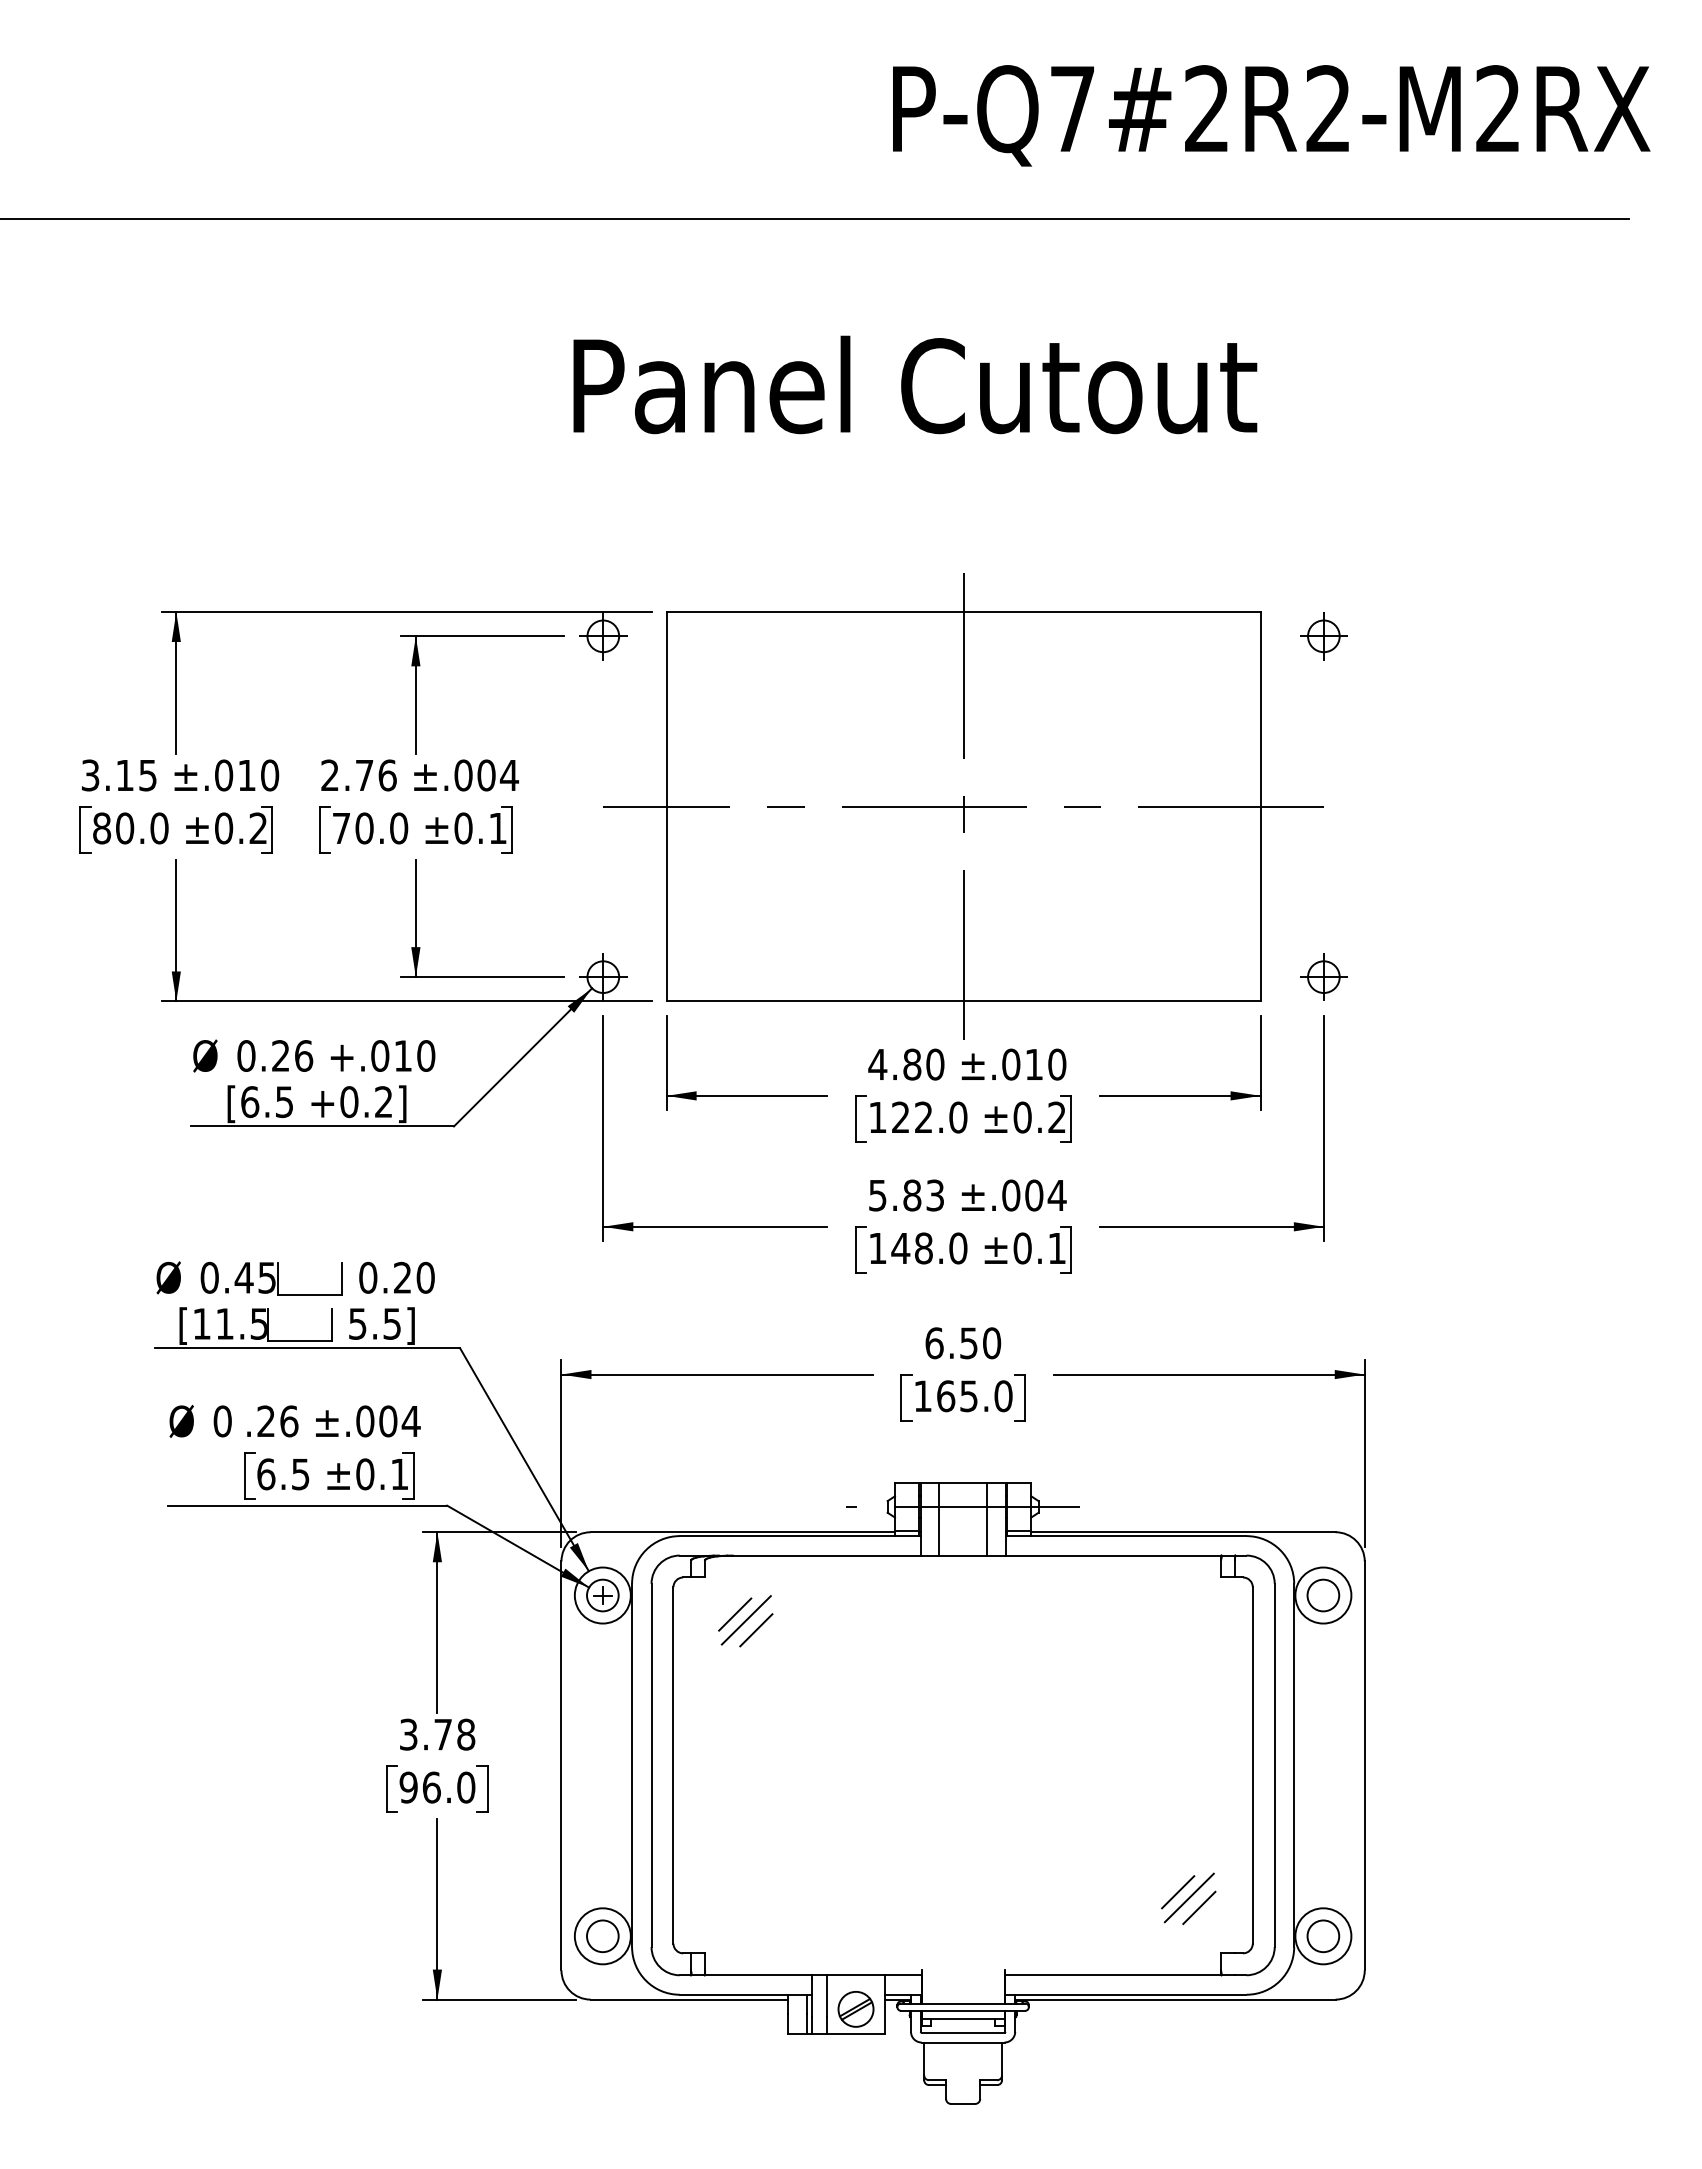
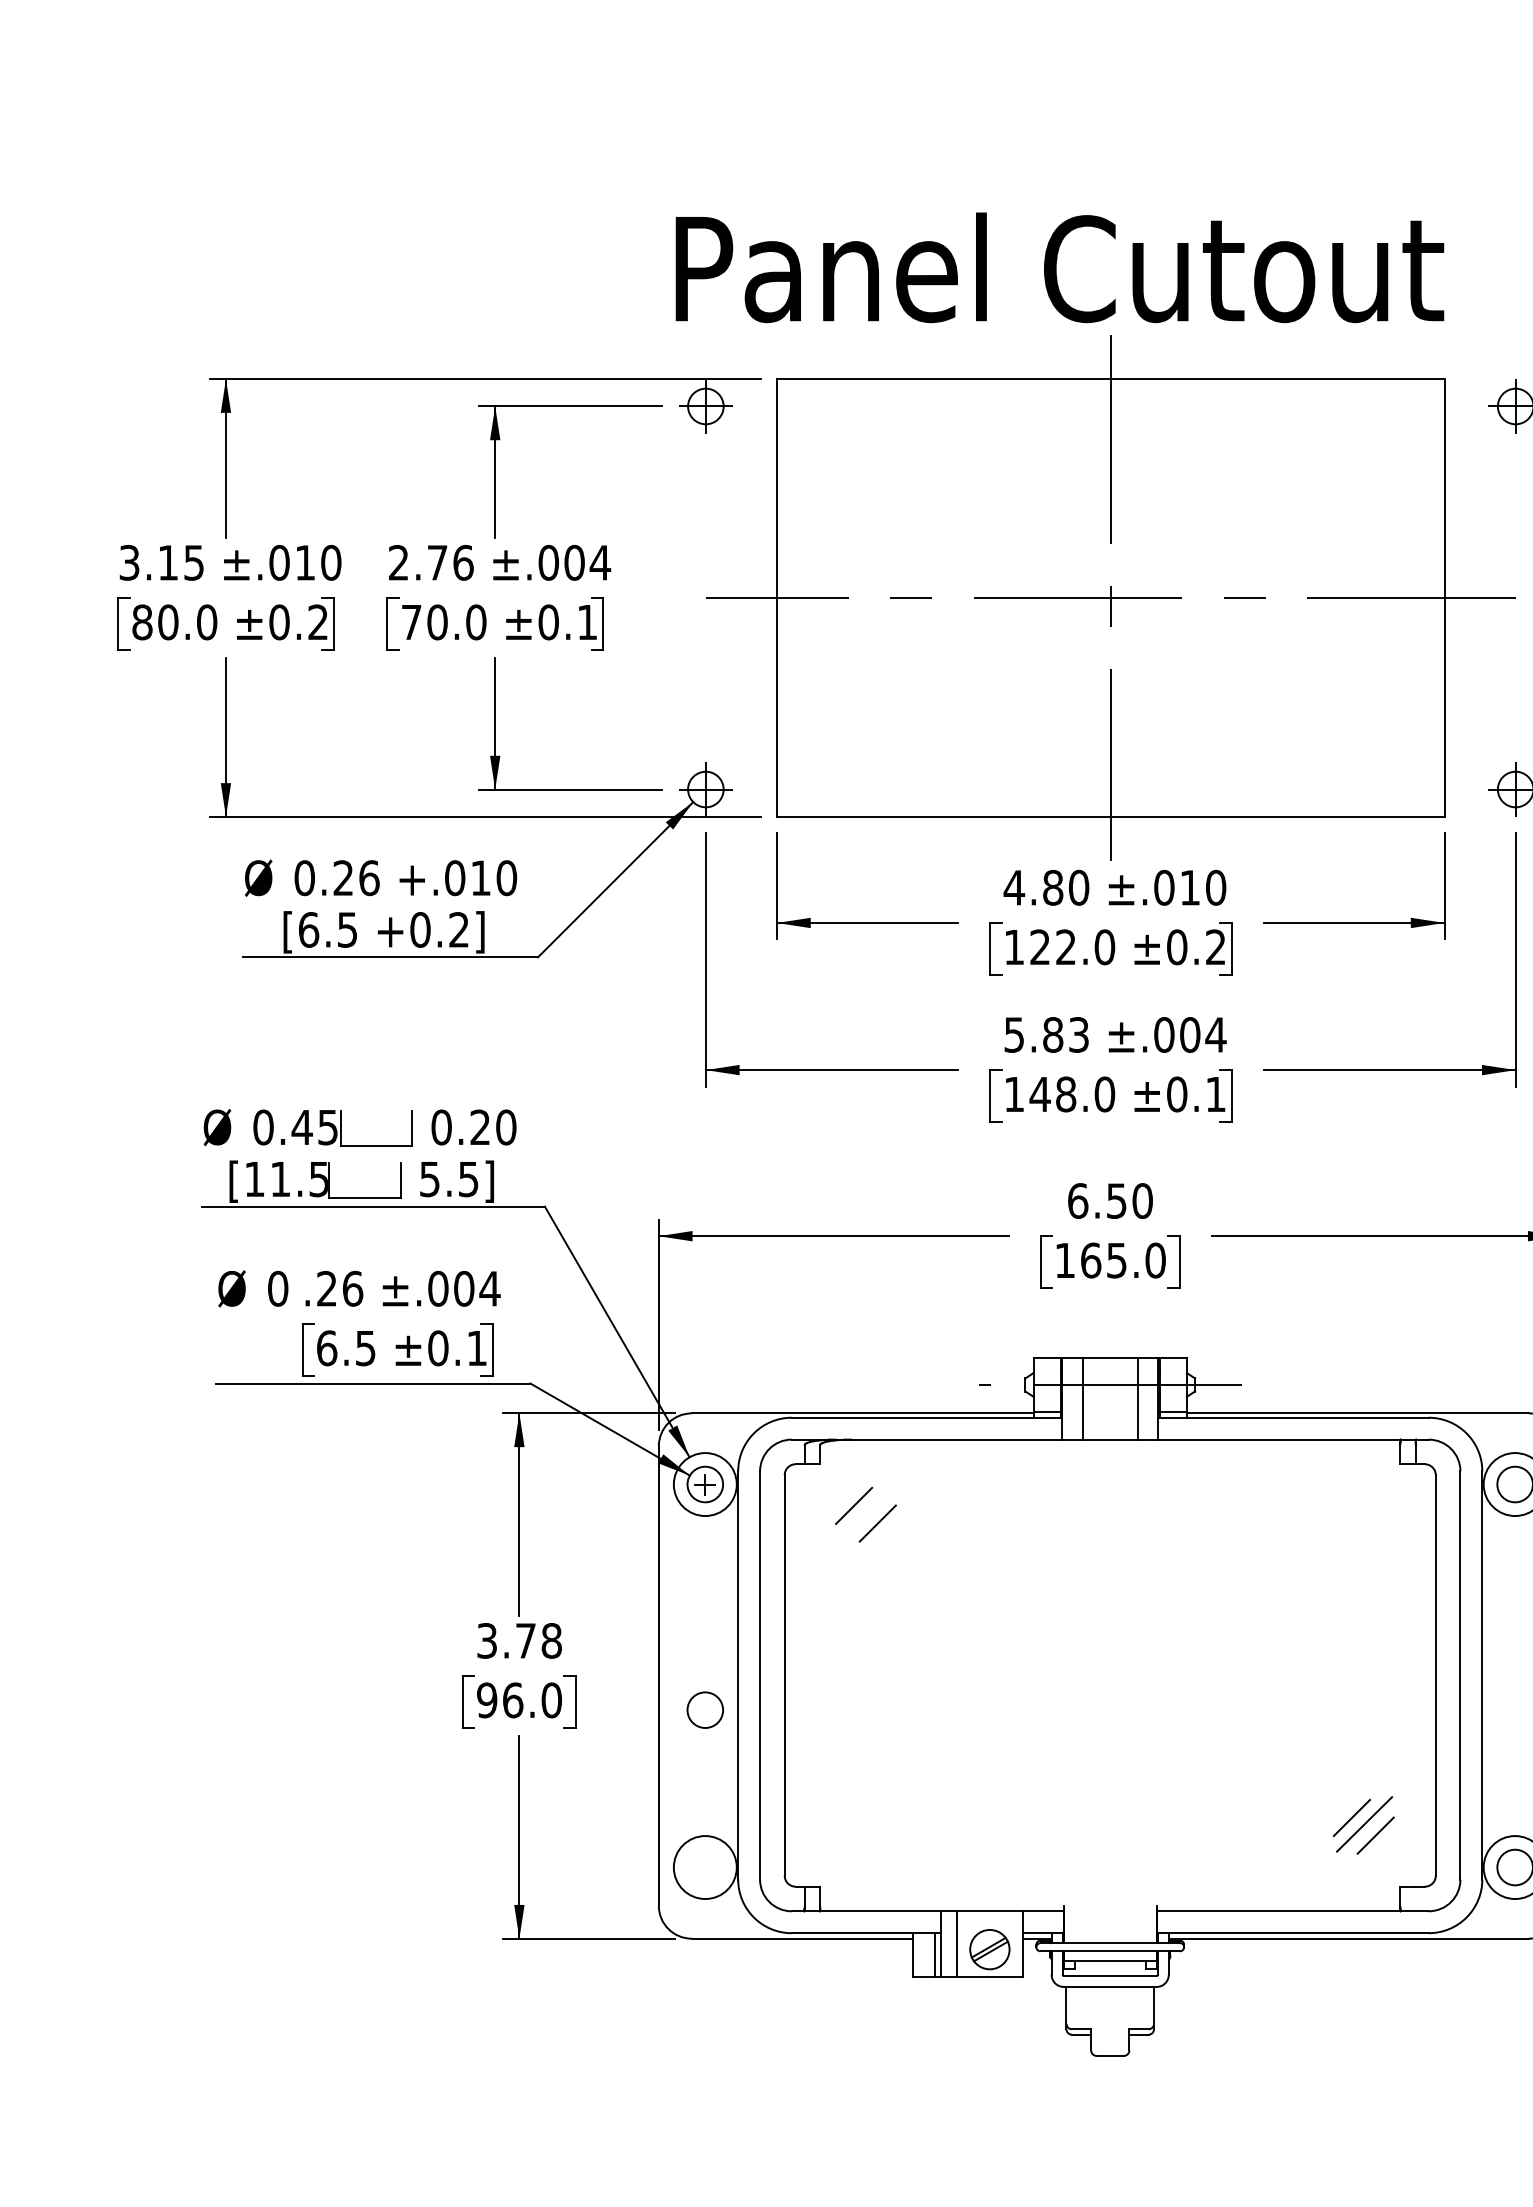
text: (915, 384) -> (1060, 267), moved
line: (745, 1620) -> (865, 1512), removed
circle: (602, 1935) -> (704, 1709), moved

